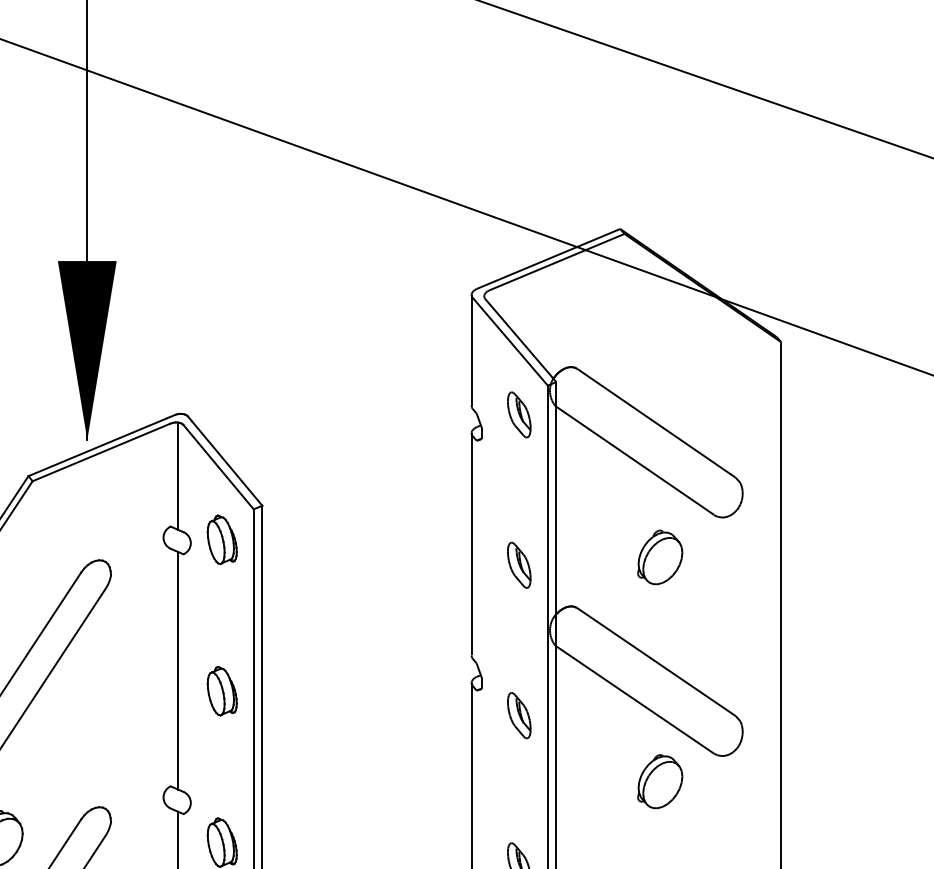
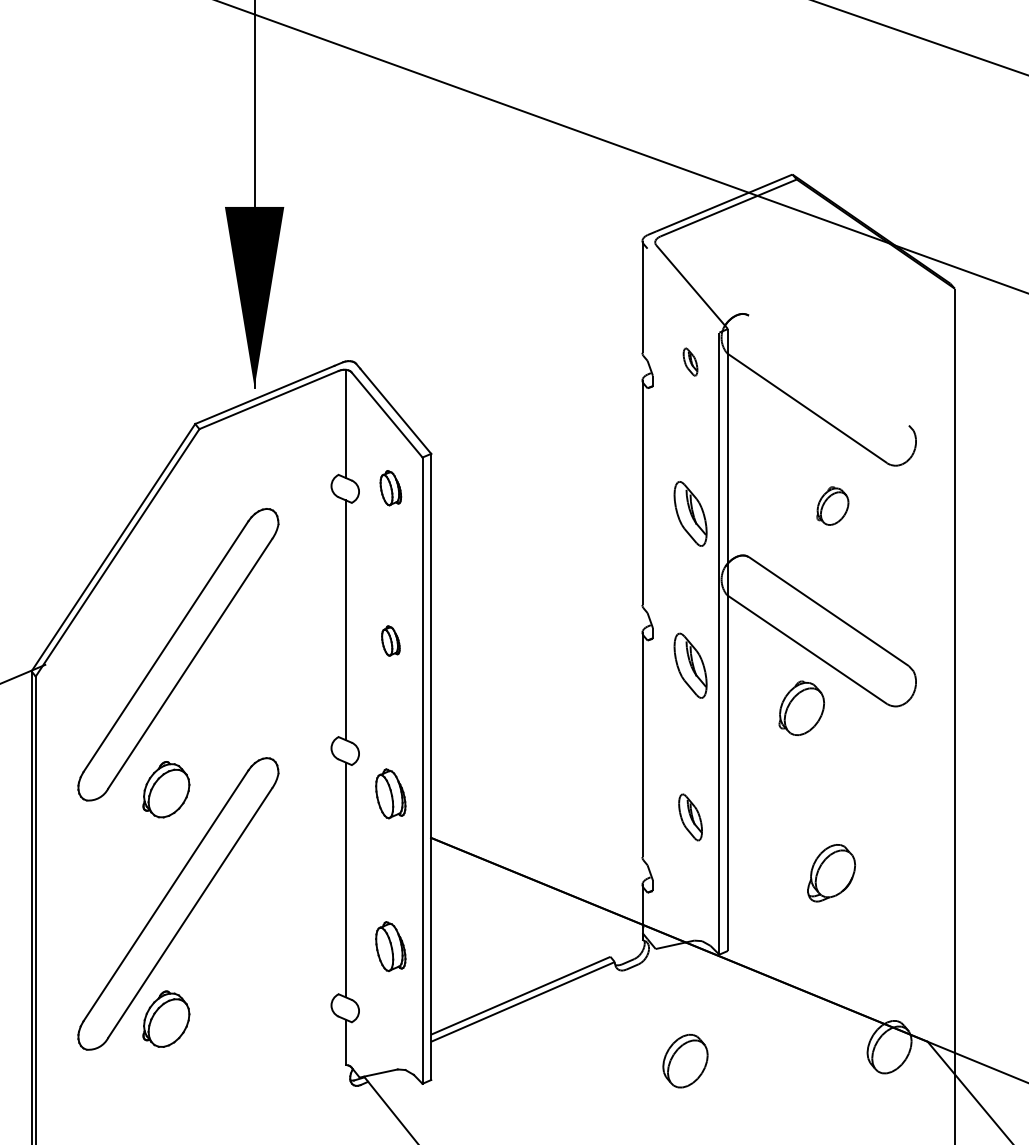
line: (512, 343) -> (683, 290), removed
part: (519, 414) -> (690, 361), size x0.6
line: (655, 423) -> (828, 370), removed
part: (221, 539) -> (390, 487), size x0.7
part: (659, 556) -> (832, 505), size x0.7
part: (519, 564) -> (690, 513), size x1.4
part: (221, 690) -> (390, 640), size x0.6
part: (519, 715) -> (690, 665), size x1.4
part: (659, 780) -> (801, 707), moved

